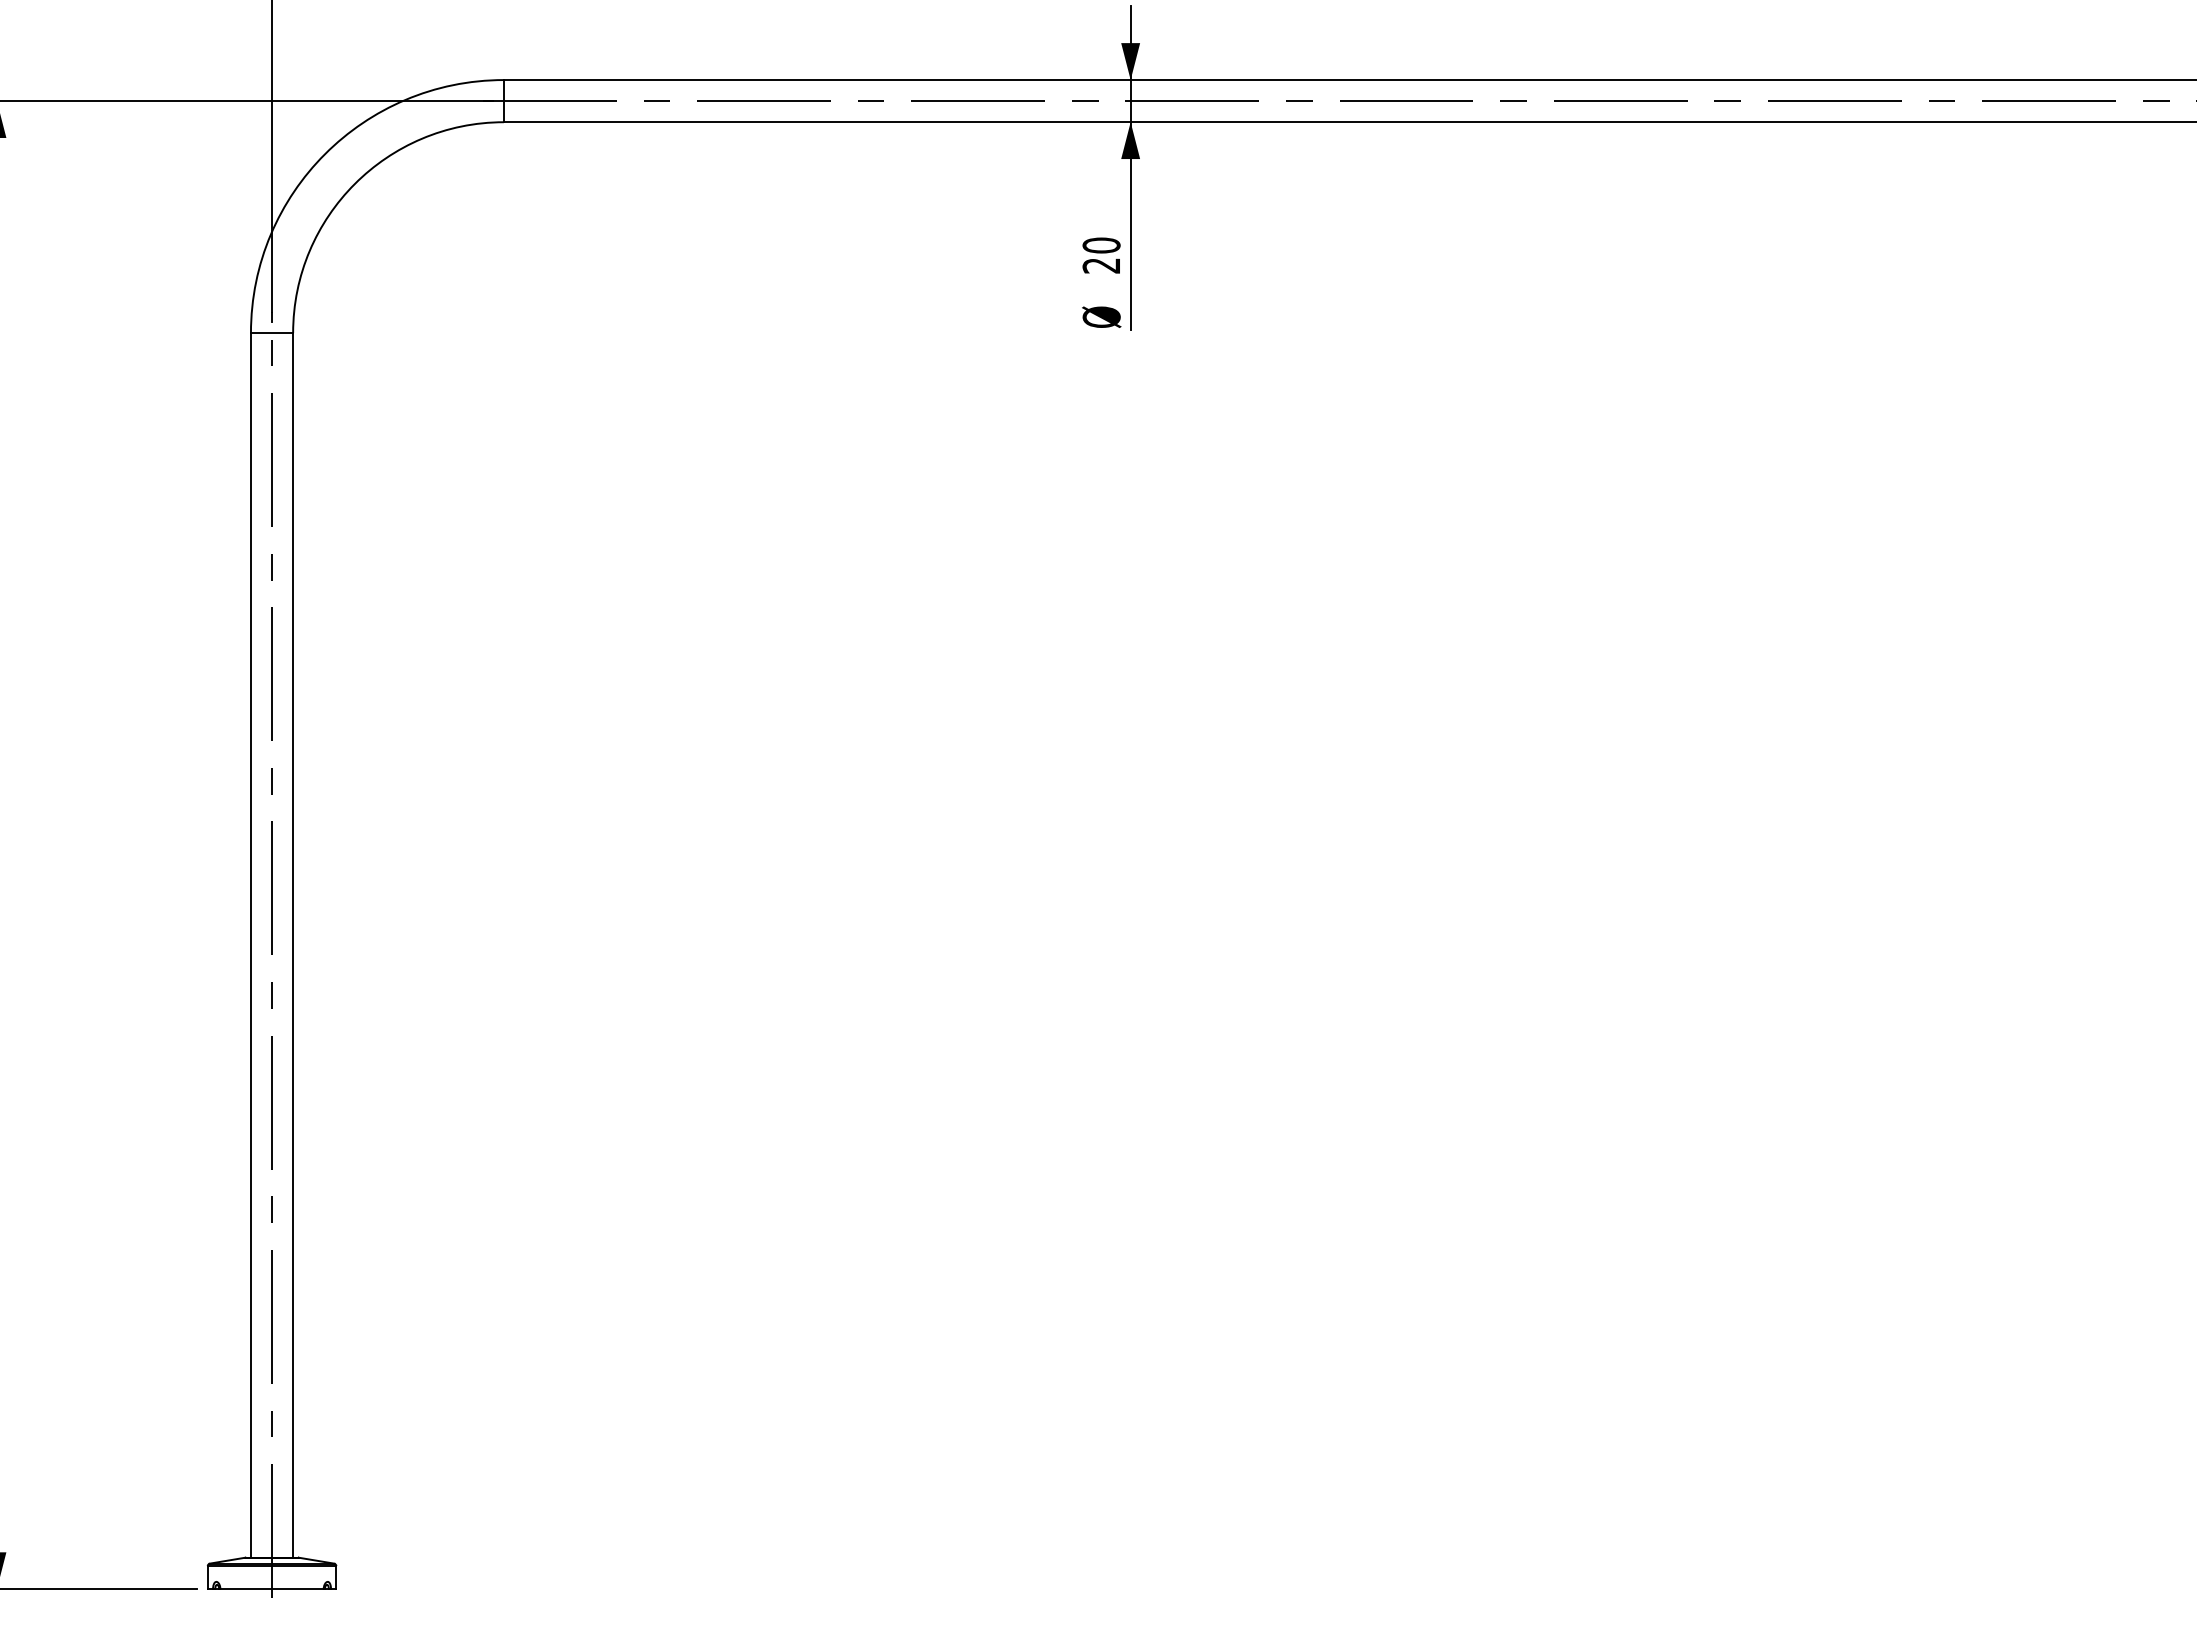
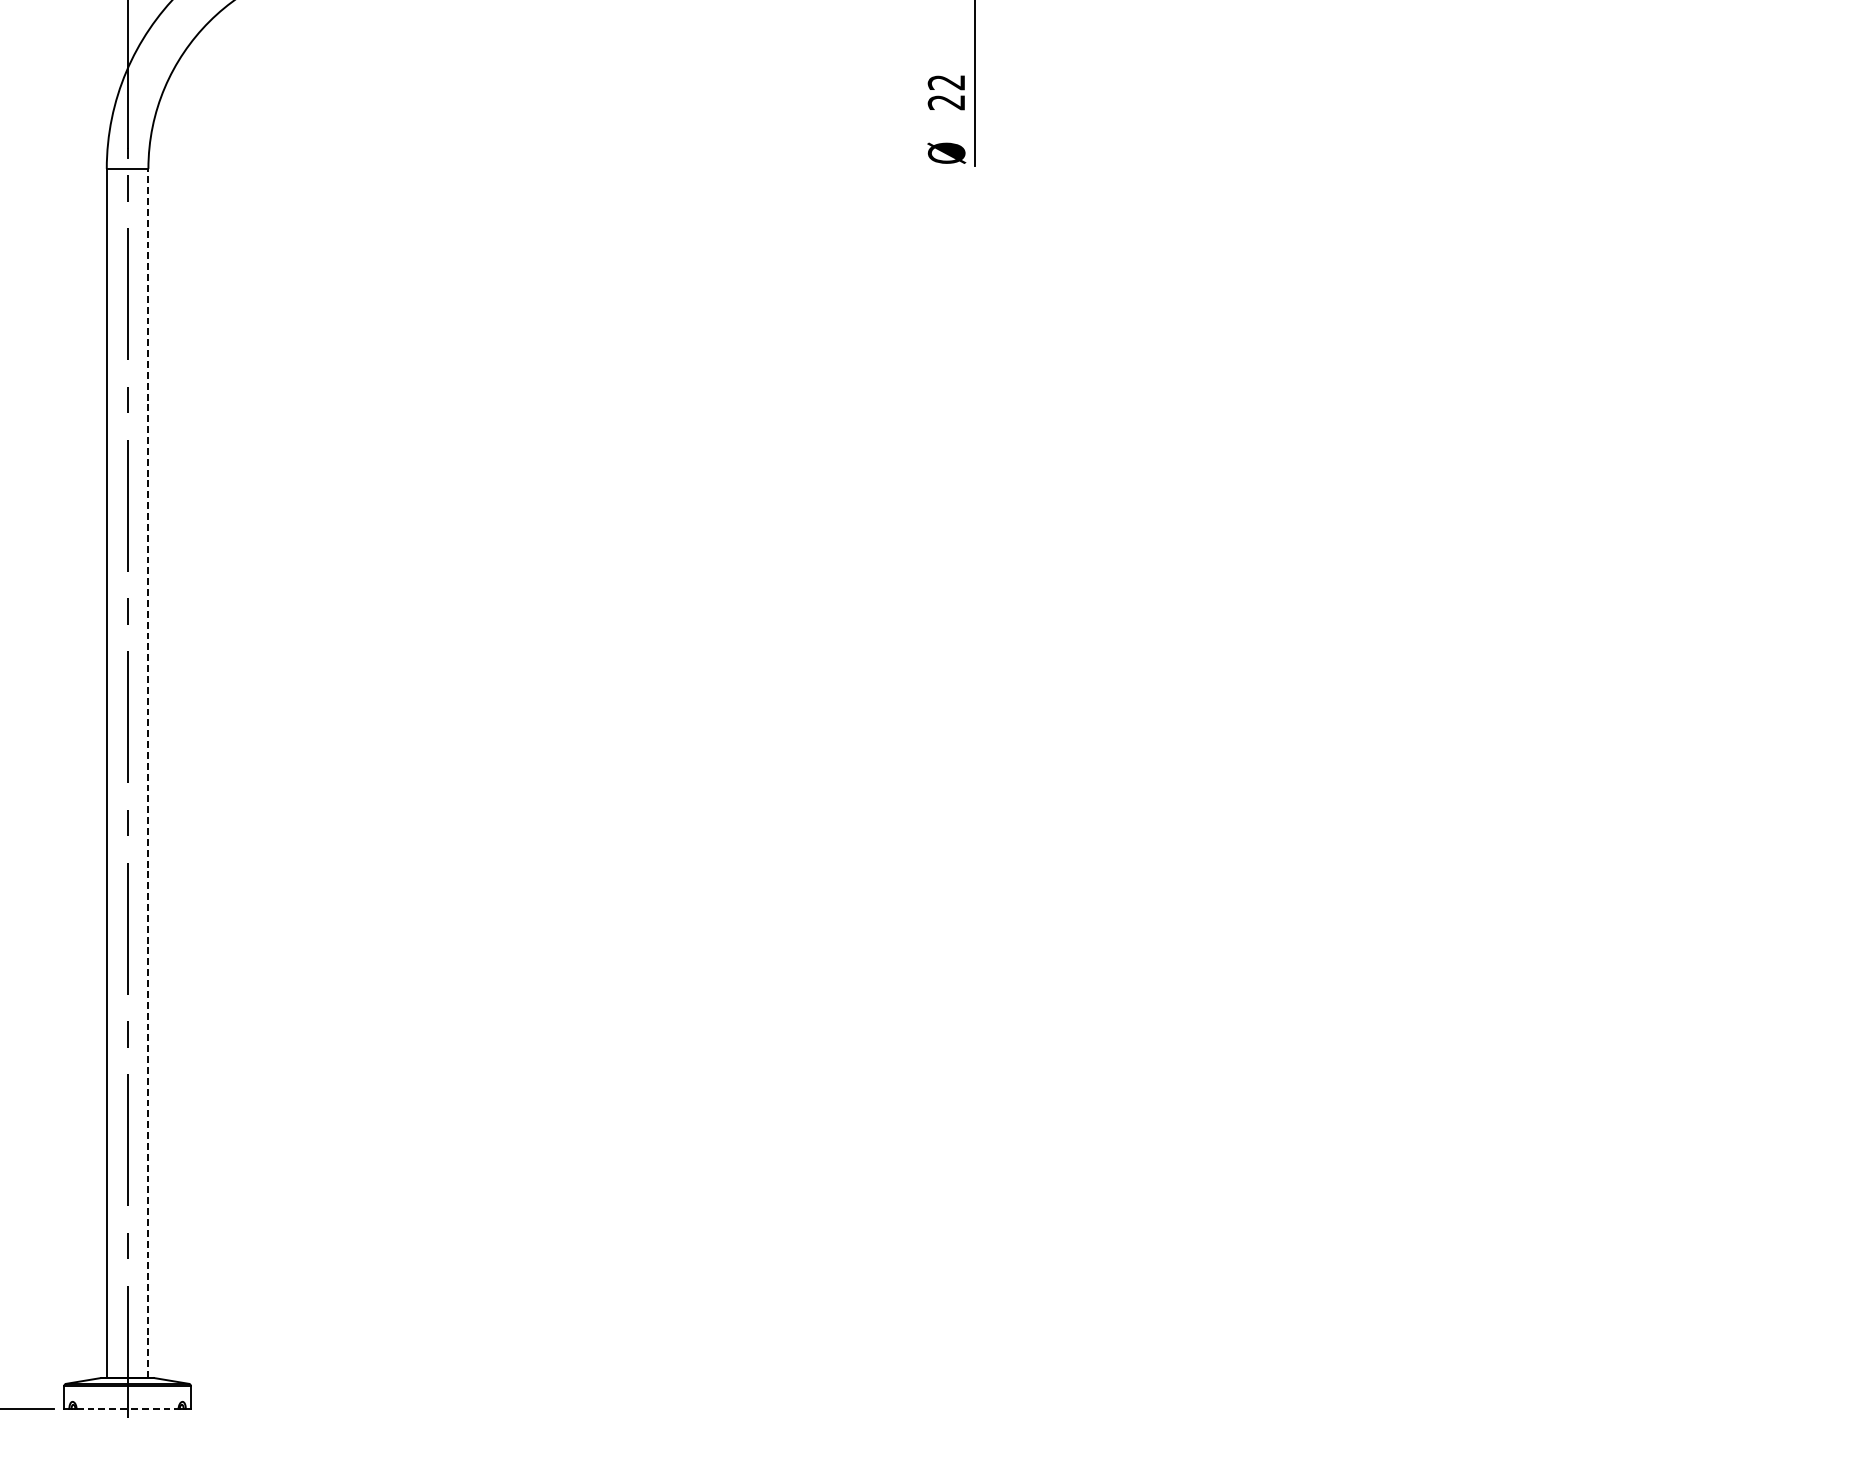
text: (1101, 245) -> (946, 82), 20 -> 22
line: (293, 944) -> (148, 772), solid -> dashed
line: (272, 1589) -> (128, 1409), solid -> dashed

